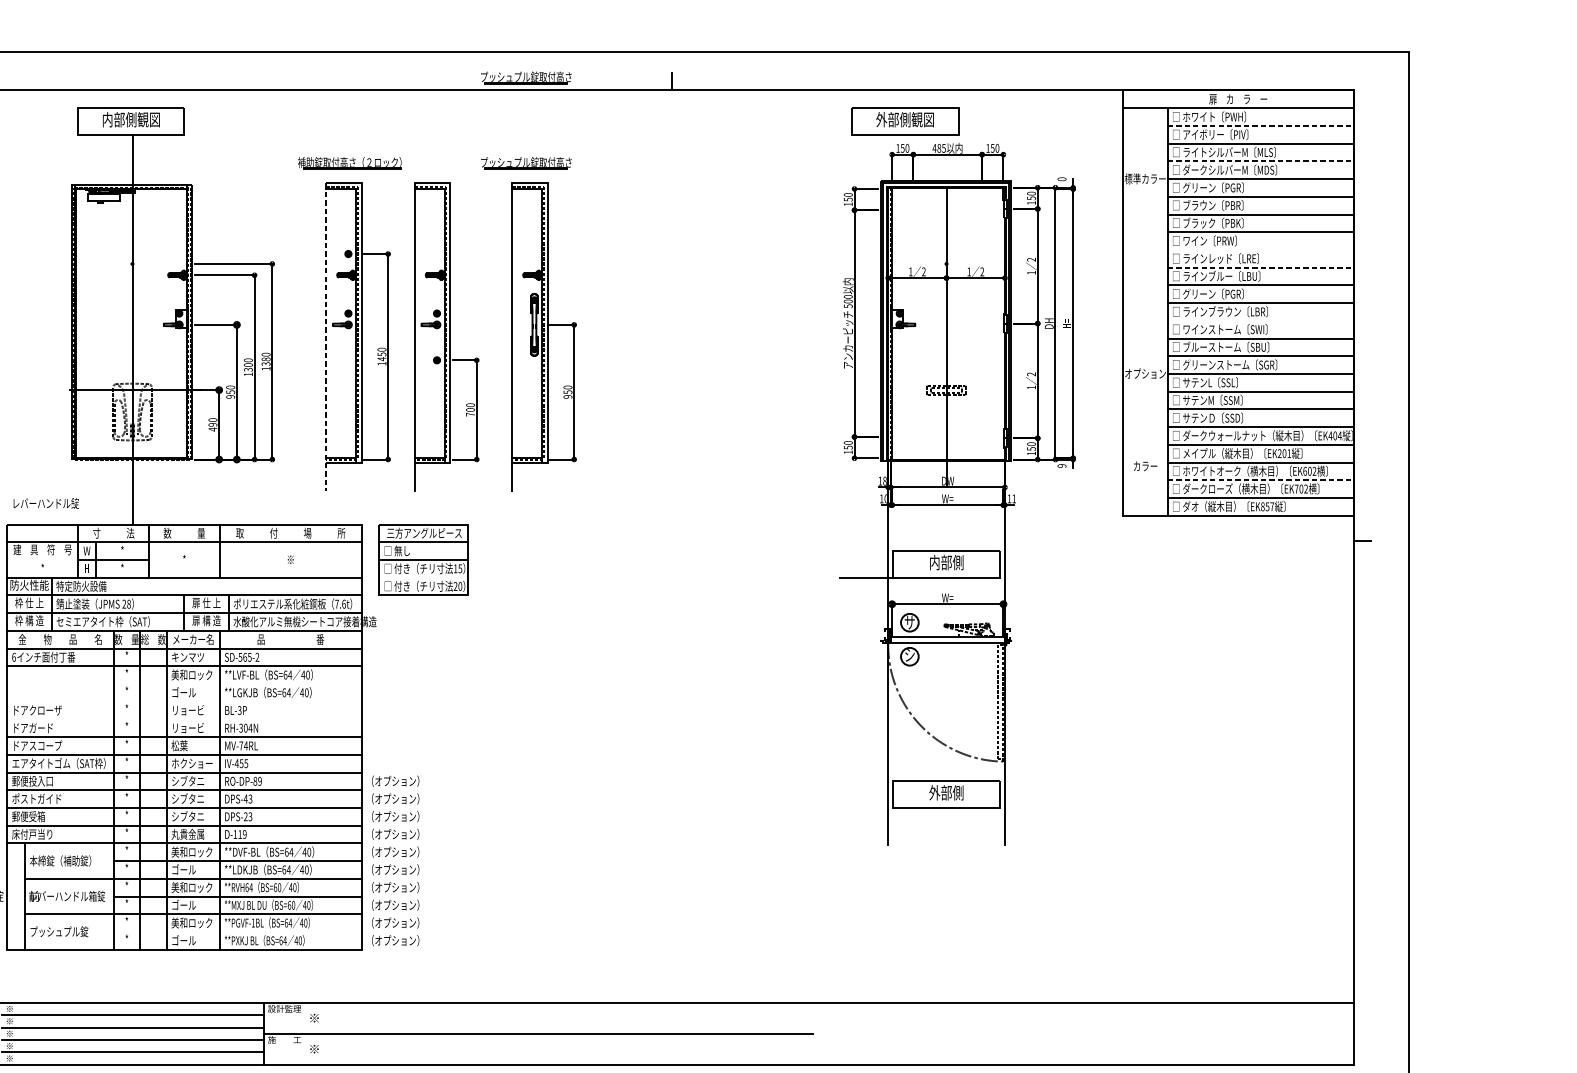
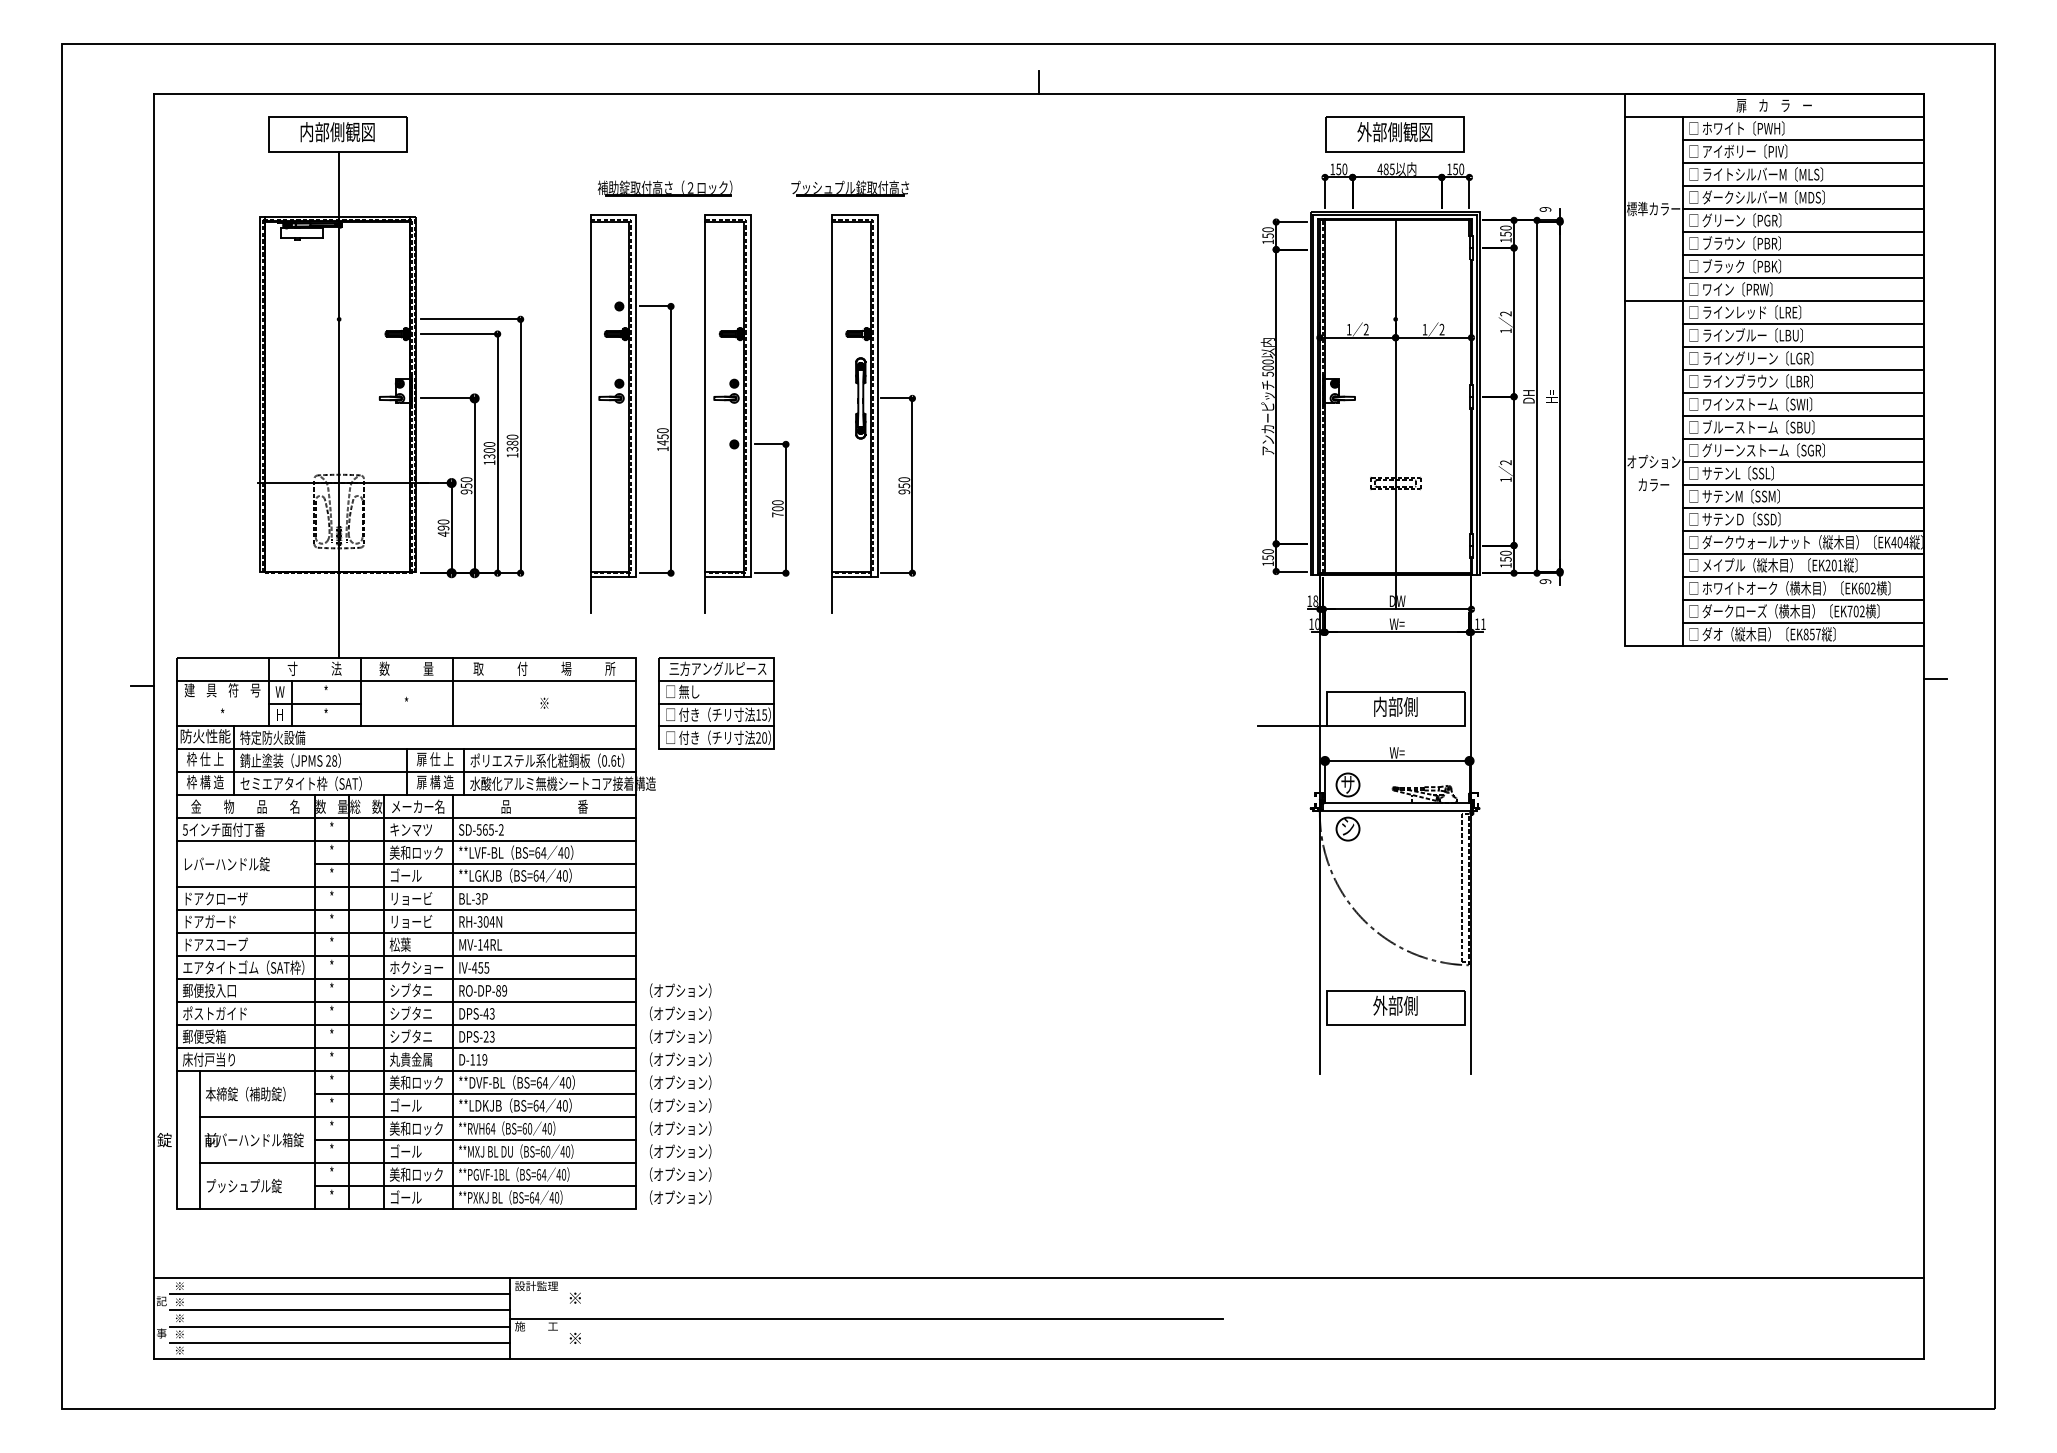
part: (525, 77) -> (849, 77), removed
part: (904, 121) -> (1394, 134), moved
line: (1260, 126) -> (1803, 140), dashed -> solid
line: (1260, 161) -> (1803, 186), dashed -> solid
part: (349, 163) -> (664, 188), moved
text: (1062, 179) -> (1545, 209), 0 -> 9
line: (1238, 250) -> (1774, 301), added
line: (1260, 267) -> (1803, 324), dashed -> solid
text: (1225, 294) -> (1757, 358), □ グリーン〔PGR〕 -> □ ライングリーン〔LGR〕
line: (1260, 321) -> (1803, 393), added
line: (326, 337) -> (590, 414), dashed -> solid
text: (1145, 465) -> (1653, 484), moved
line: (1260, 480) -> (1803, 600), dashed -> solid
text: (46, 503) -> (227, 864), moved
line: (423, 577) -> (716, 726), added
text: (336, 603) -> (604, 760), 7.6t -> 0.6t
text: (13, 657) -> (184, 829), 6 -> 5
line: (237, 683) -> (475, 864), added
line: (184, 701) -> (406, 887), added
line: (184, 719) -> (406, 910), added
text: (241, 745) -> (480, 944), MV-74RL -> MV-14RL
line: (237, 932) -> (475, 1186), added

